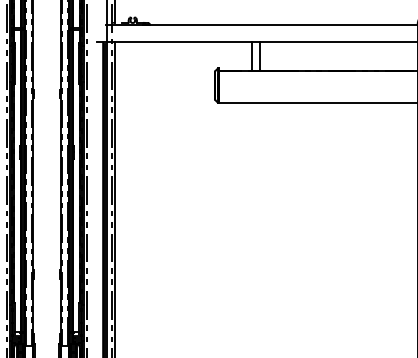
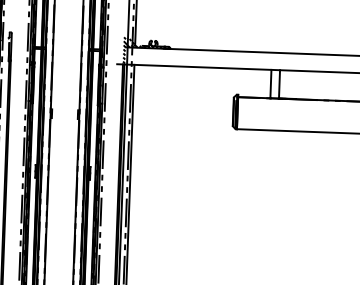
hatch: (126, 28) -> (146, 51), added

